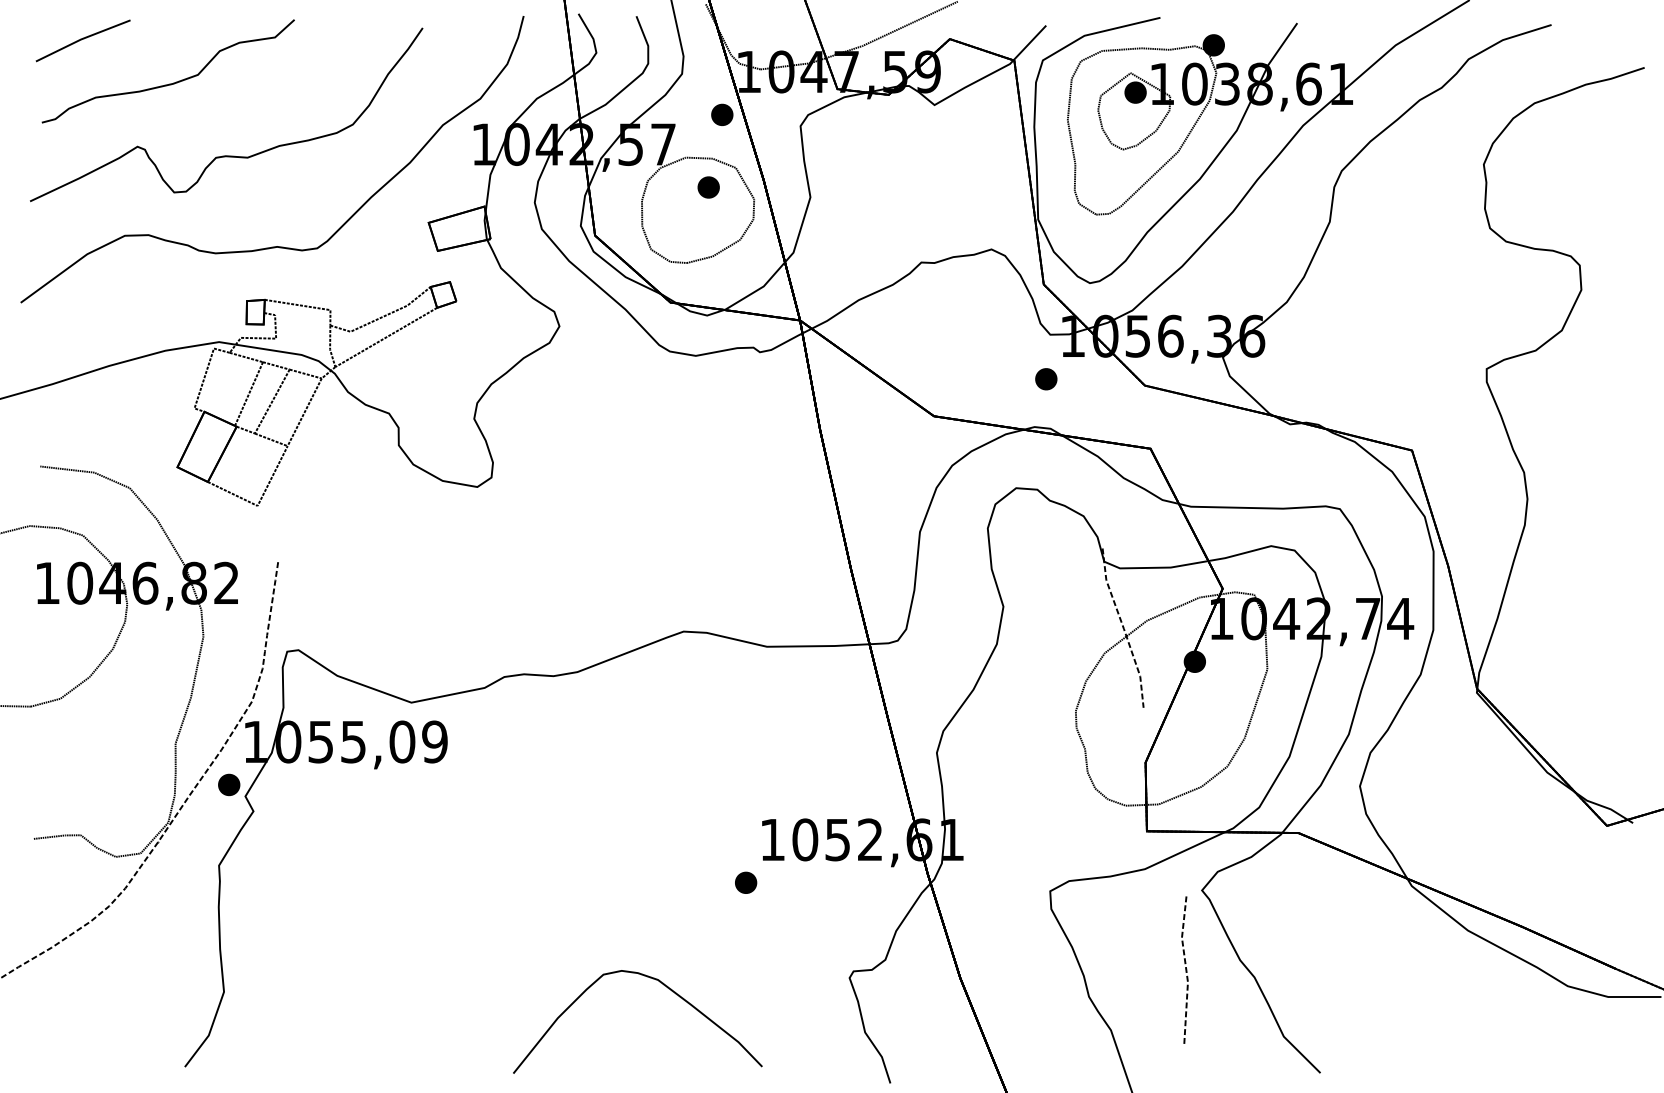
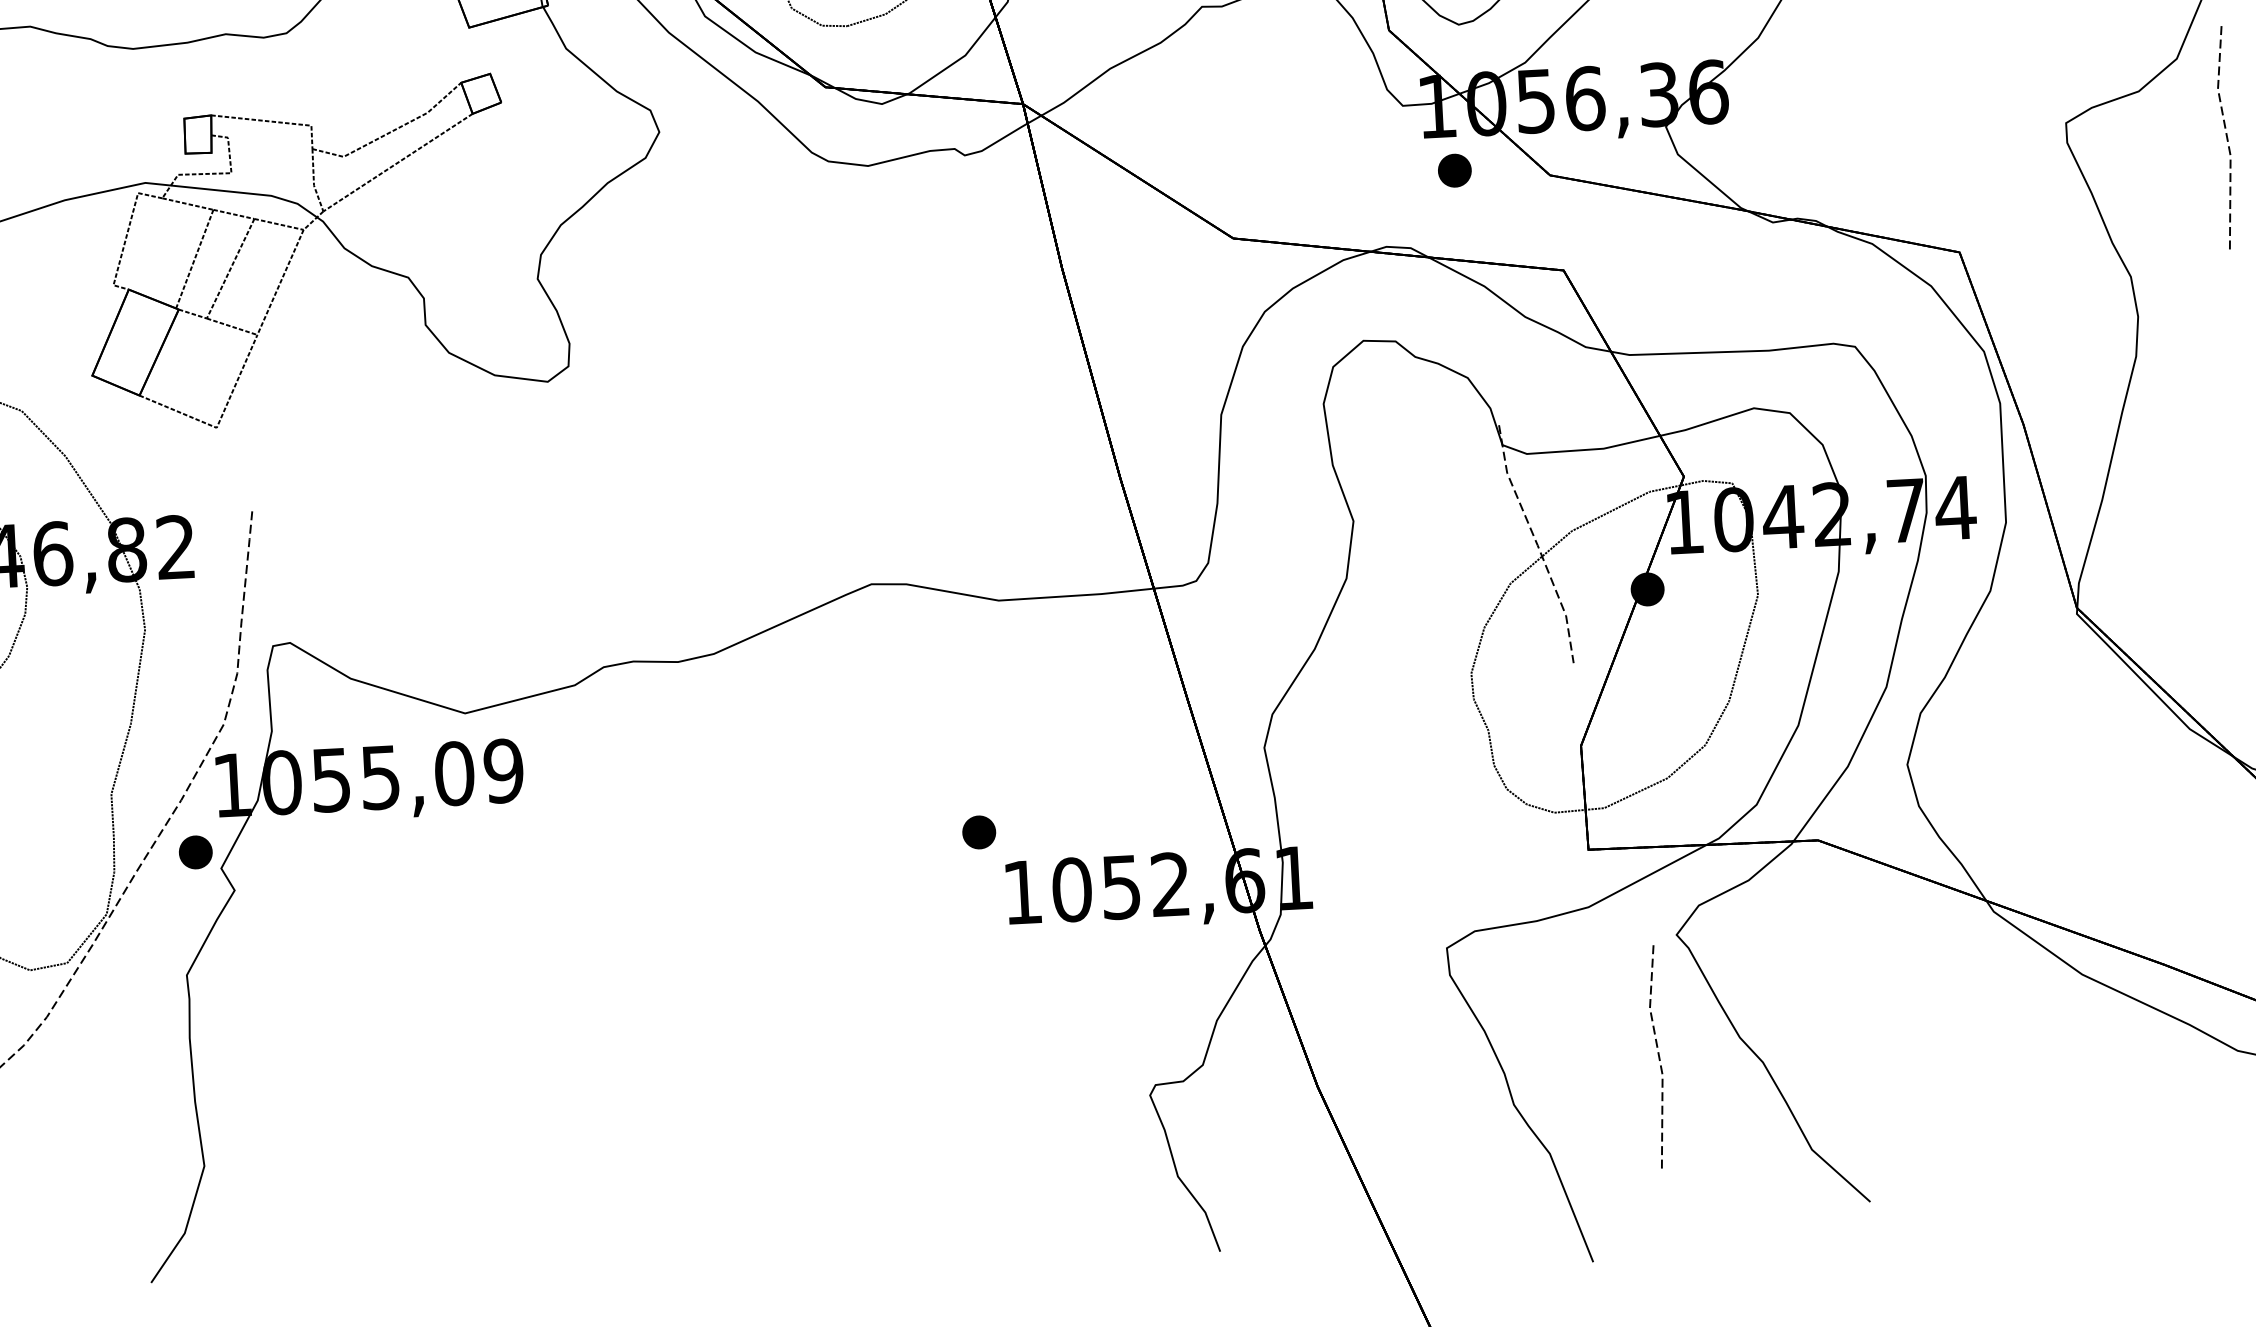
part: (1046, 379) -> (1455, 171), moved
line: (1591, 383) -> (2225, 136), added
part: (746, 882) -> (979, 831), moved
curve: (663, 985) -> (869, 1121), removed

